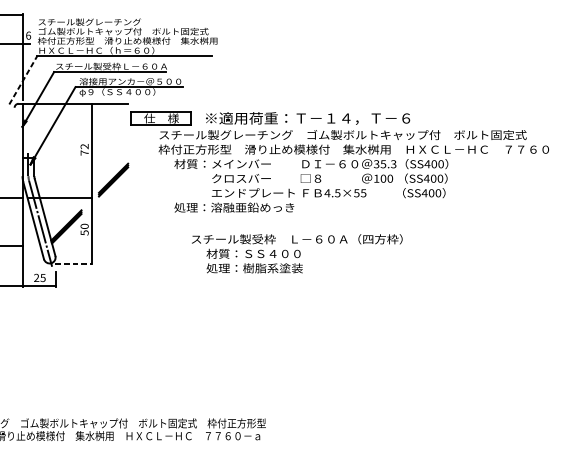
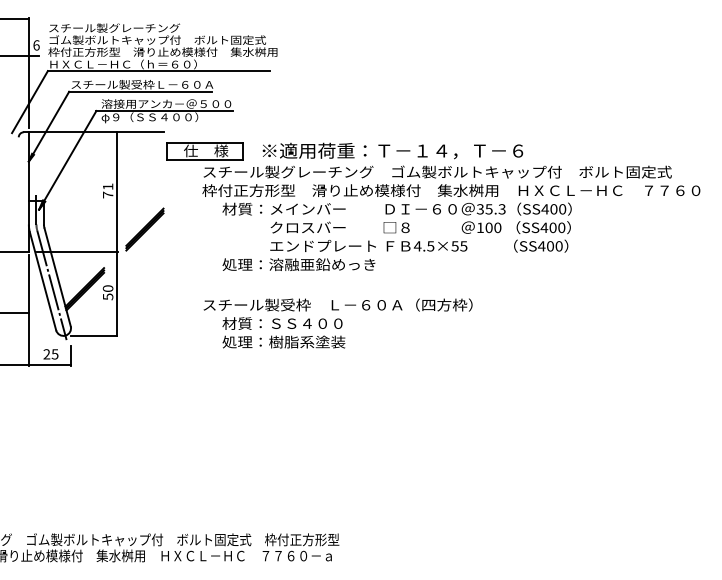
line: (23, 80) -> (29, 102), dashed -> solid
text: (84, 146) -> (107, 186), 72 -> 71
text: (296, 253) -> (337, 323), moved
line: (73, 263) -> (93, 335), dashed -> solid

